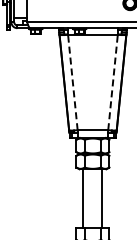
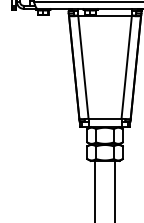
line: (72, 82) -> (83, 67), dashed -> solid
line: (113, 82) -> (127, 67), dashed -> solid

